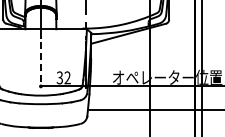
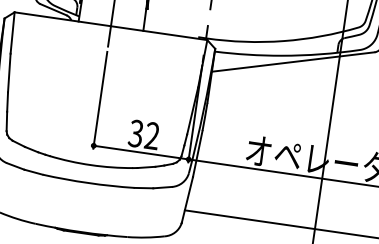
line: (40, 65) -> (99, 101), dashed -> solid

